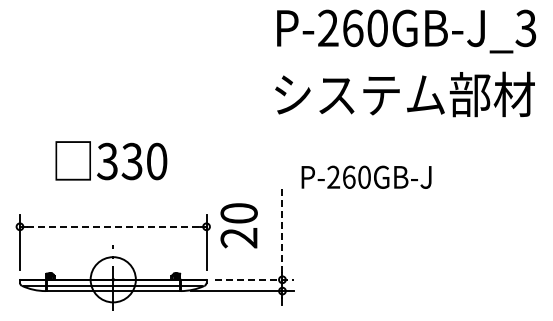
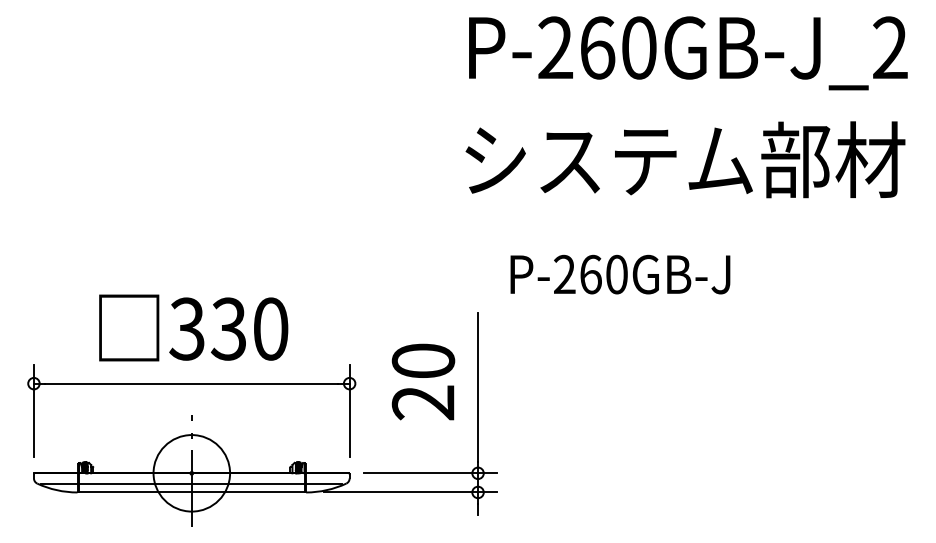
text: (525, 28) -> (889, 48), P-260GB-J_3 -> P-260GB-J_2
text: (111, 160) -> (193, 327), moved
text: (366, 176) -> (620, 273), moved
text: (238, 225) -> (422, 381), moved
line: (113, 226) -> (192, 383), dashed -> solid
line: (282, 229) -> (478, 388), dashed -> solid
line: (254, 279) -> (430, 472), dashed -> solid

